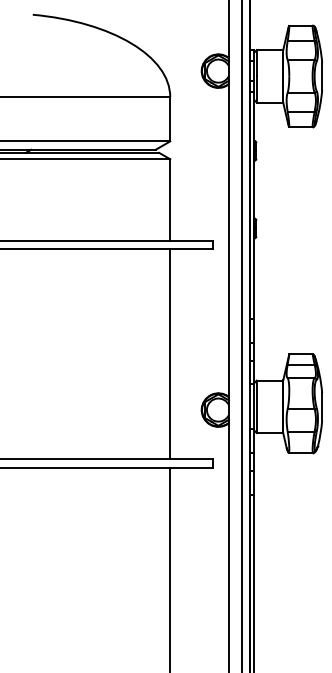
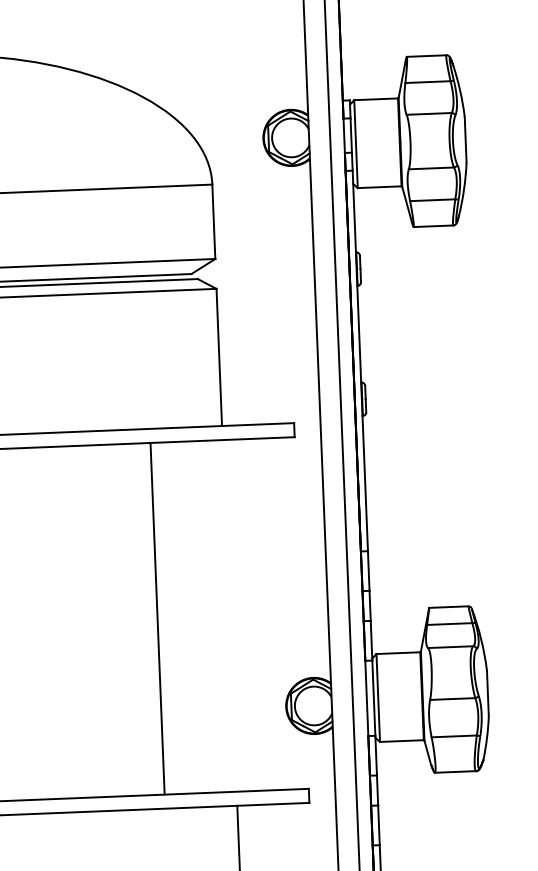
line: (170, 354) -> (158, 618), moved

